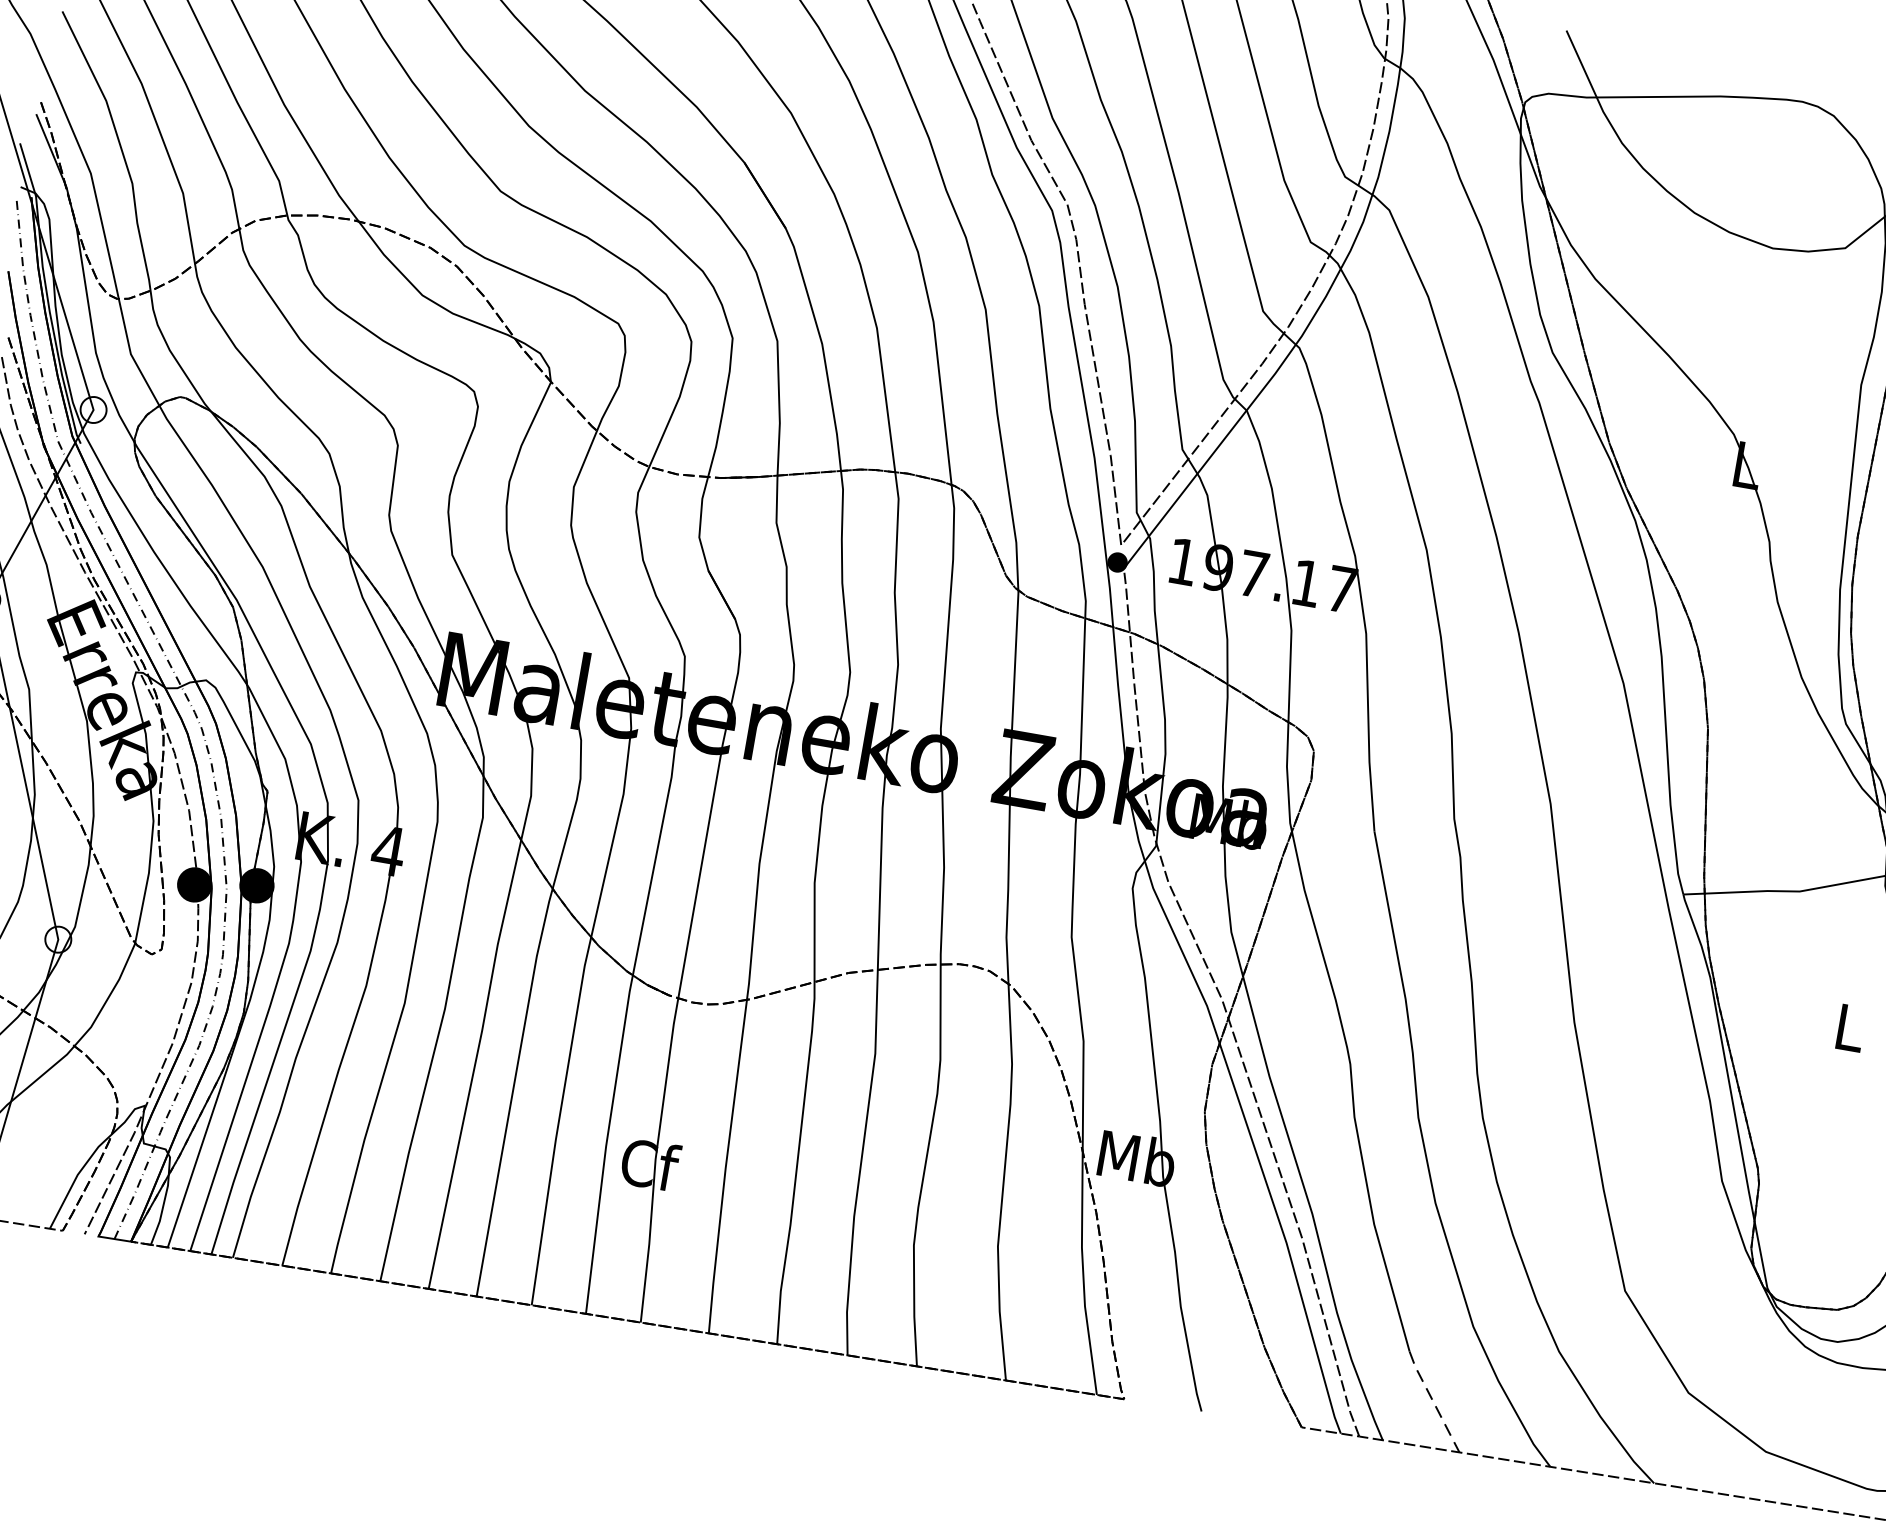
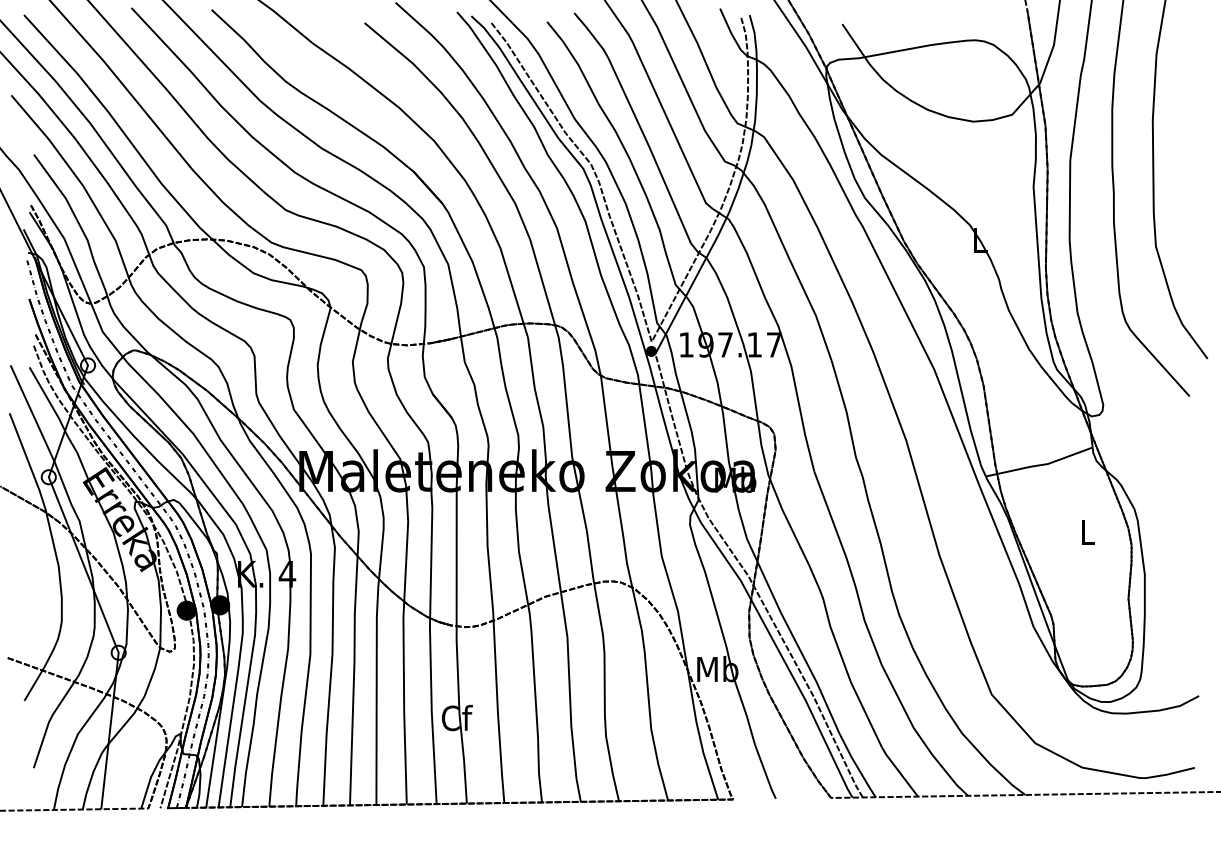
line: (1433, 1402) -> (899, 772), dashed -> solid

